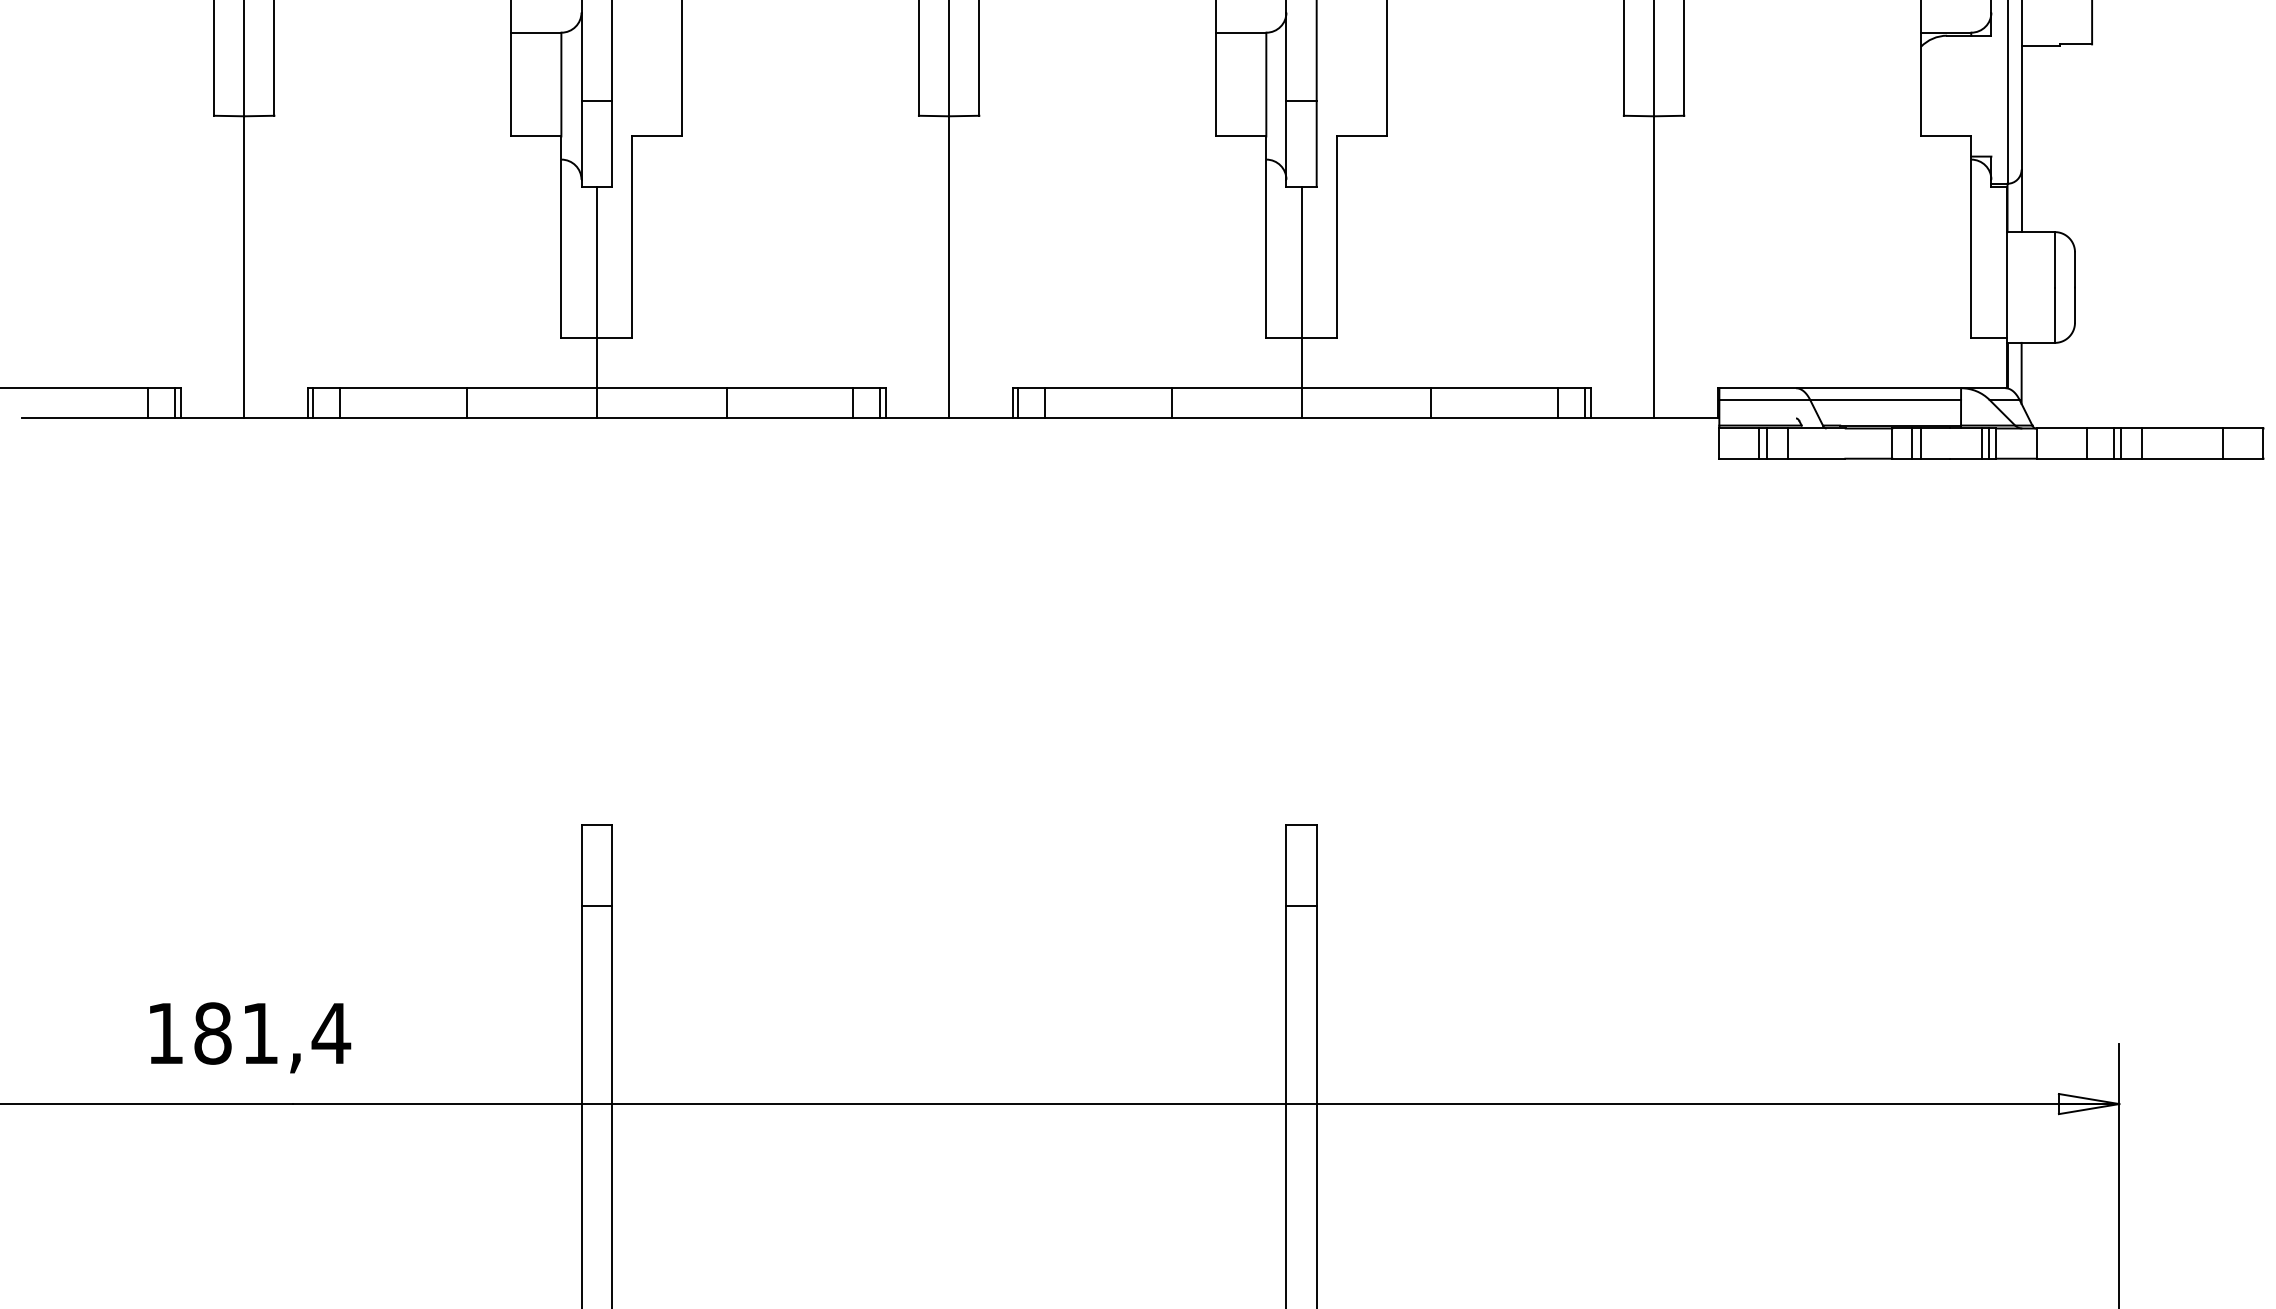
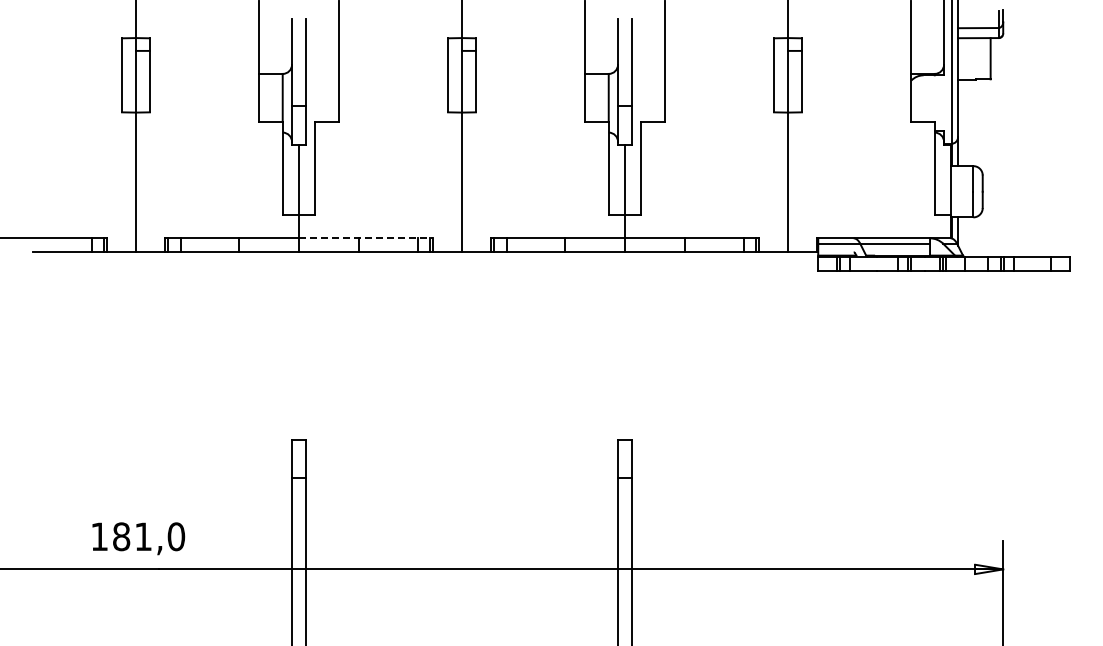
line: (740, 388) -> (365, 238), solid -> dashed
text: (331, 1032) -> (176, 536), 181,4 -> 181,0

